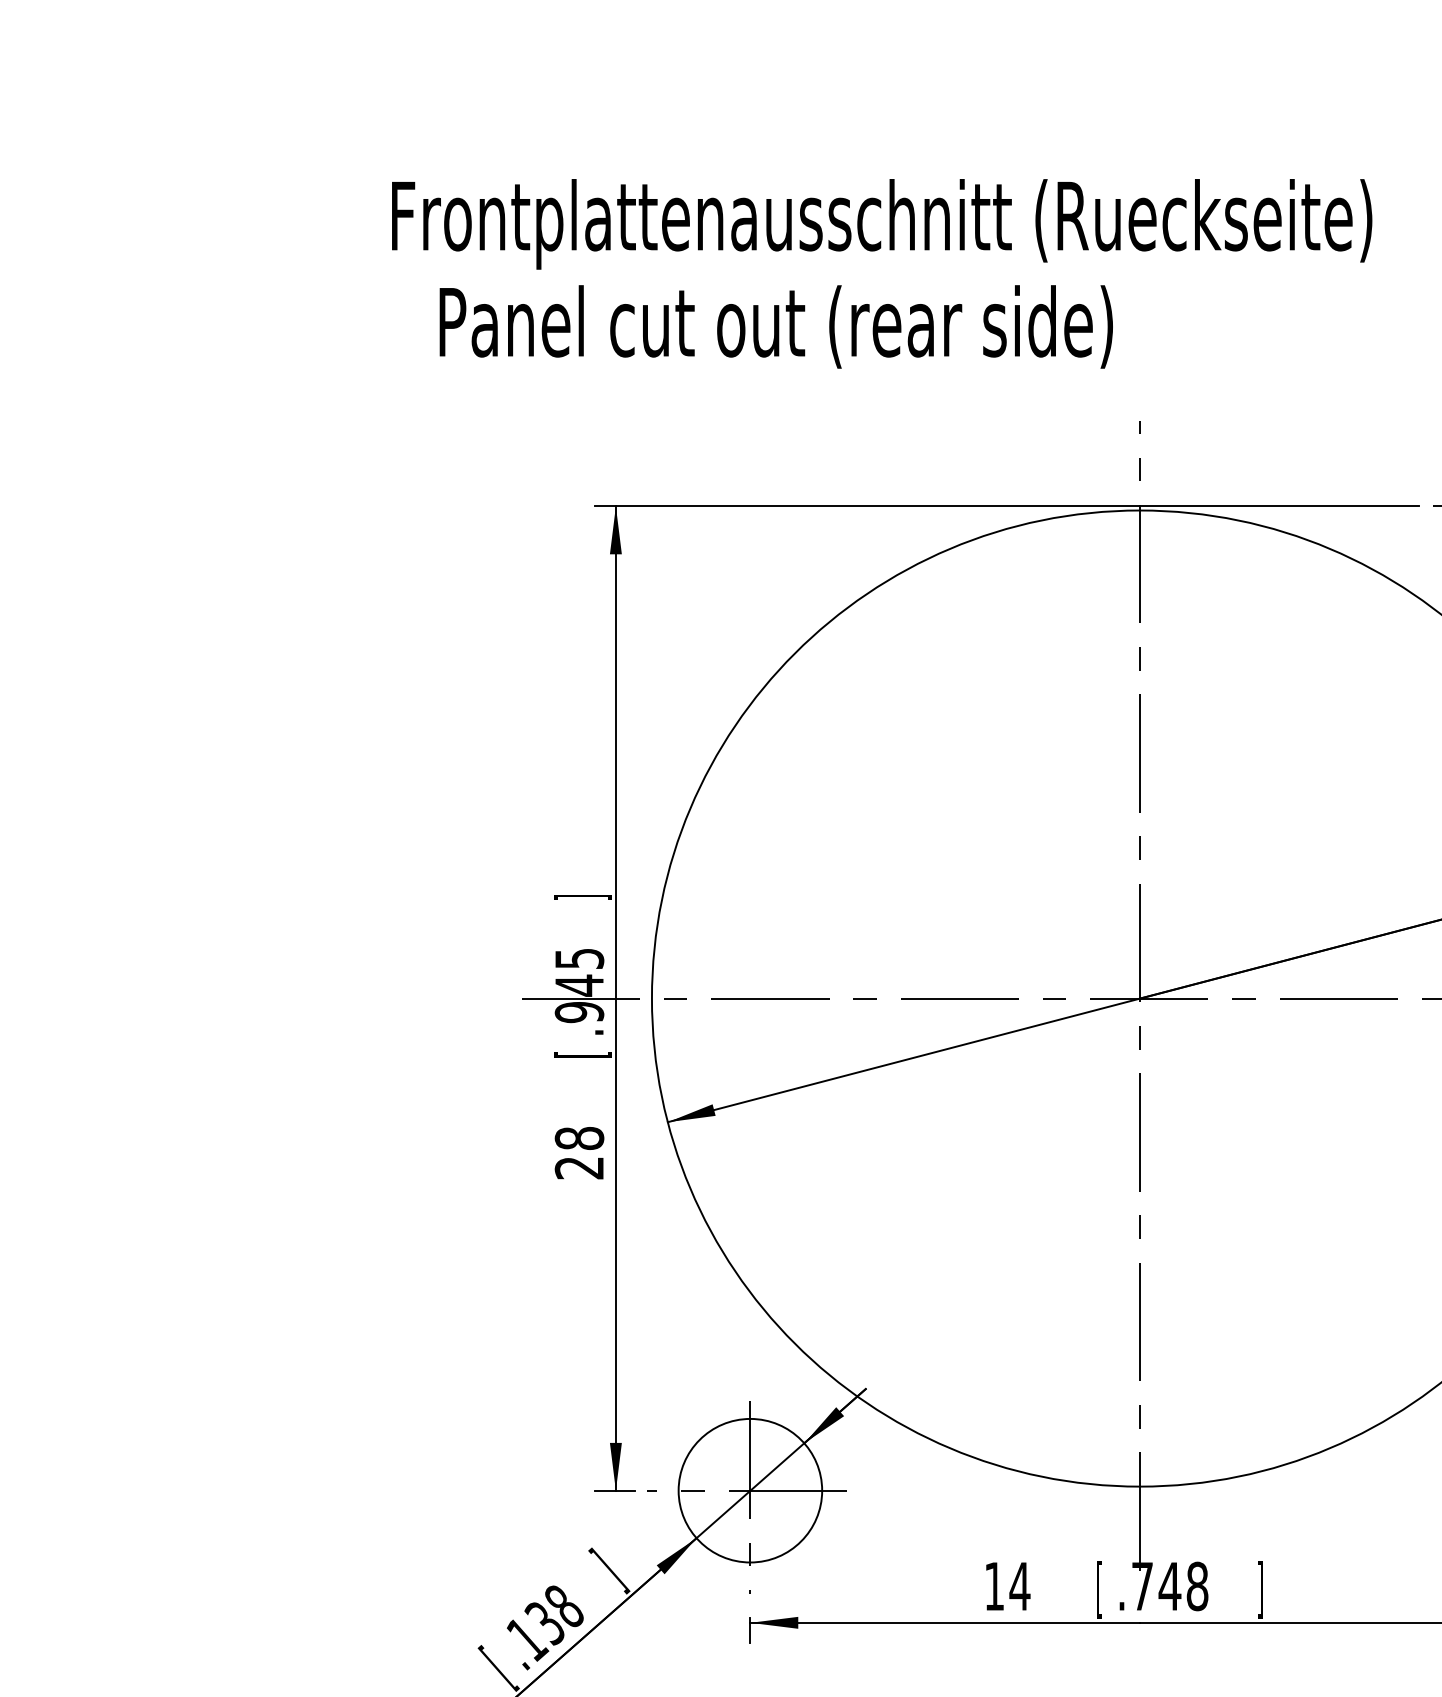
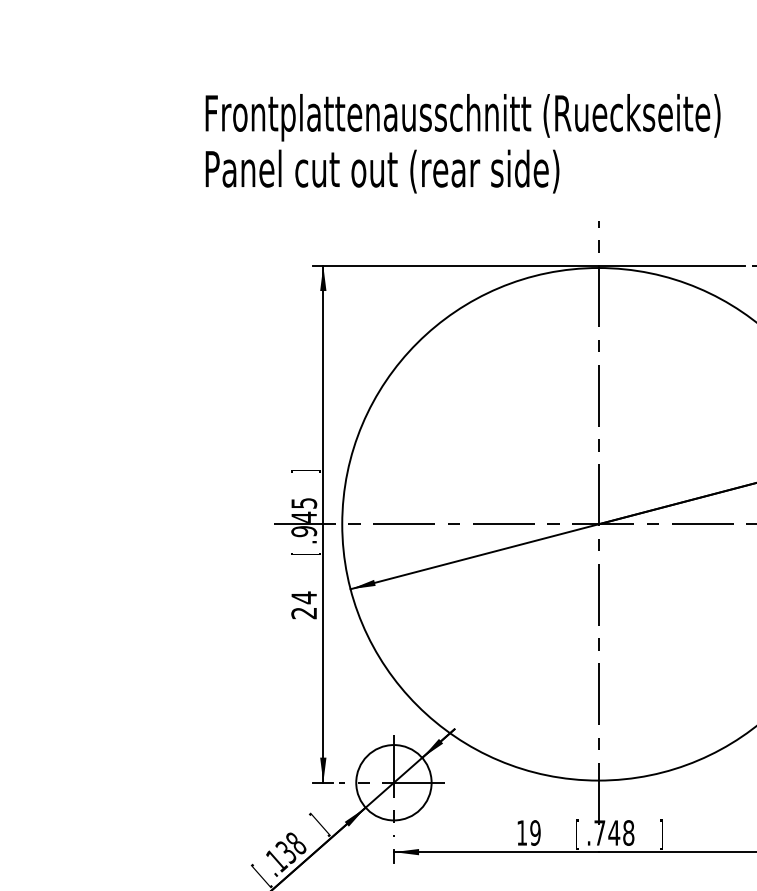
text: (776, 326) -> (382, 171), moved
text: (580, 1137) -> (304, 597), 28 -> 24
text: (1019, 1585) -> (535, 832), 14 -> 19

